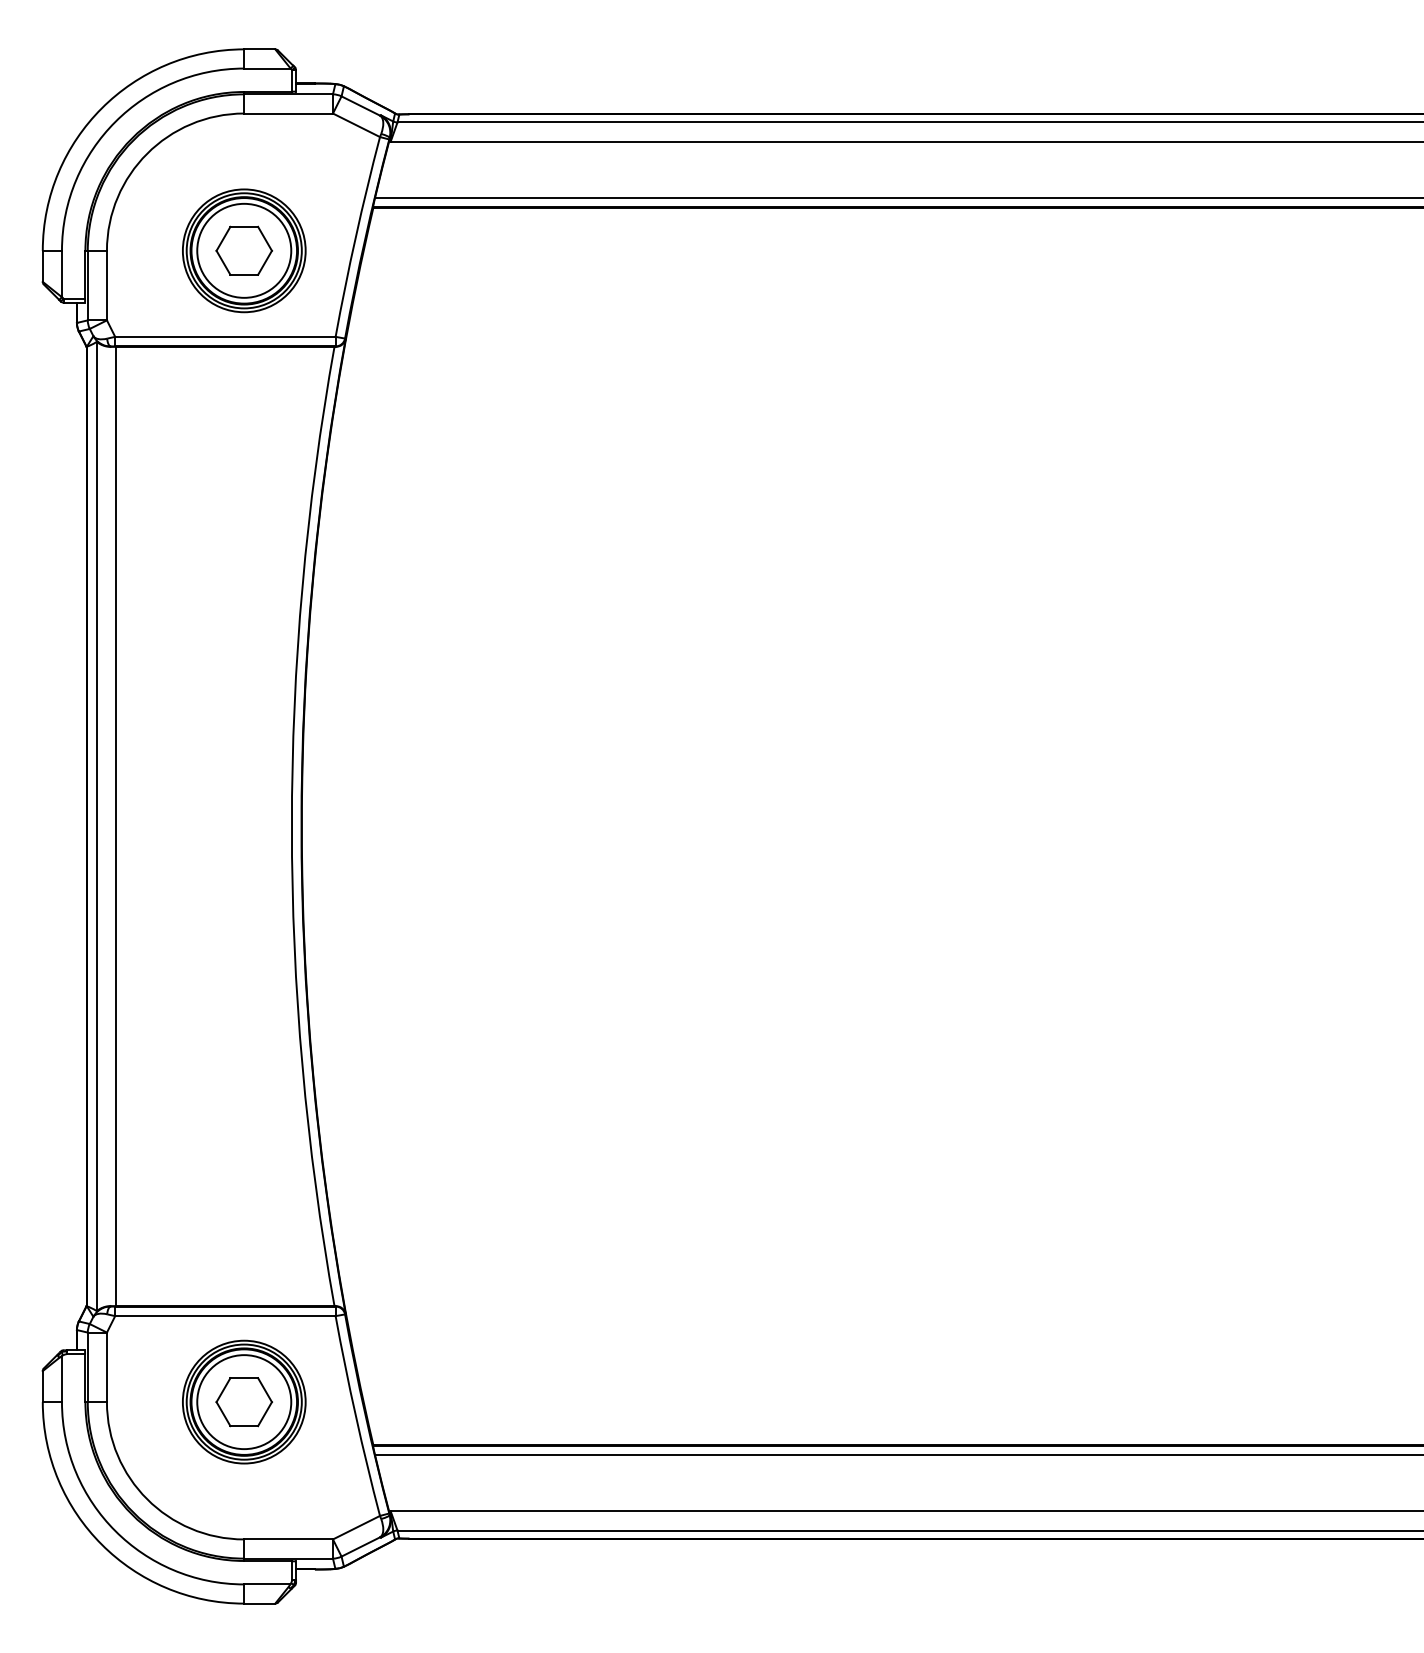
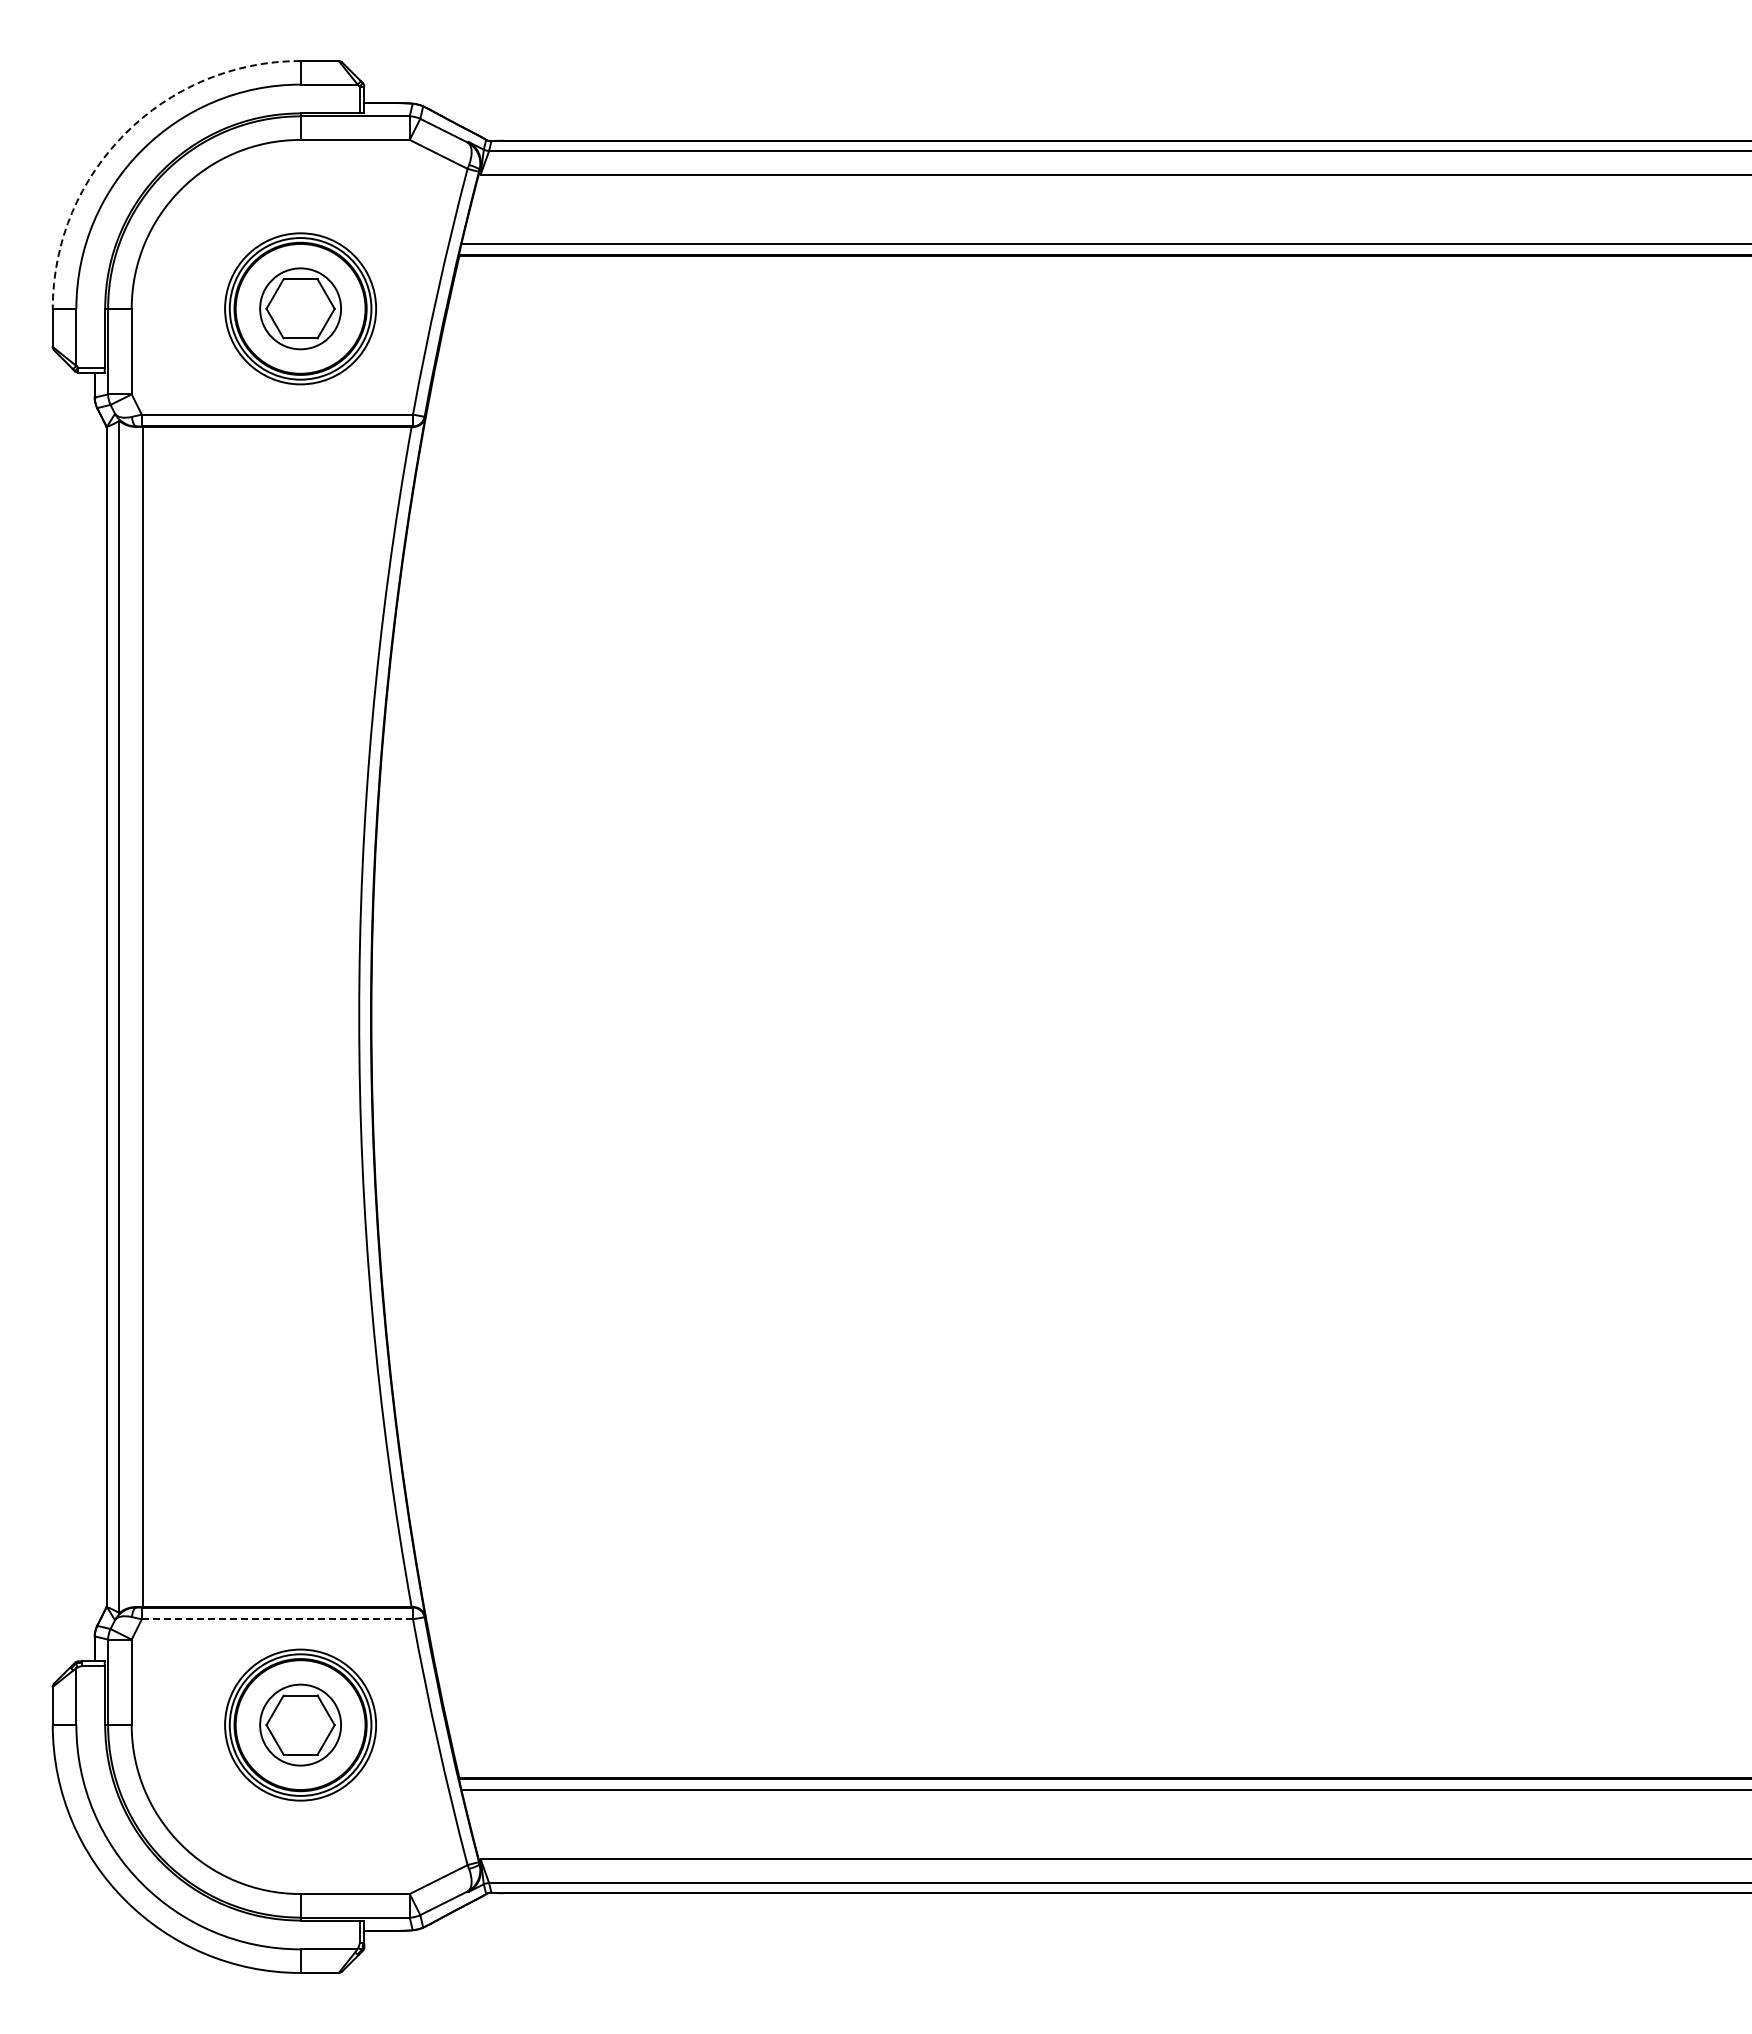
arc: (101, 108) -> (125, 133), solid -> dashed
circle: (244, 250) -> (300, 308), size x0.7
line: (225, 1316) -> (277, 1619), solid -> dashed
circle: (244, 1401) -> (300, 1724), size x0.7

